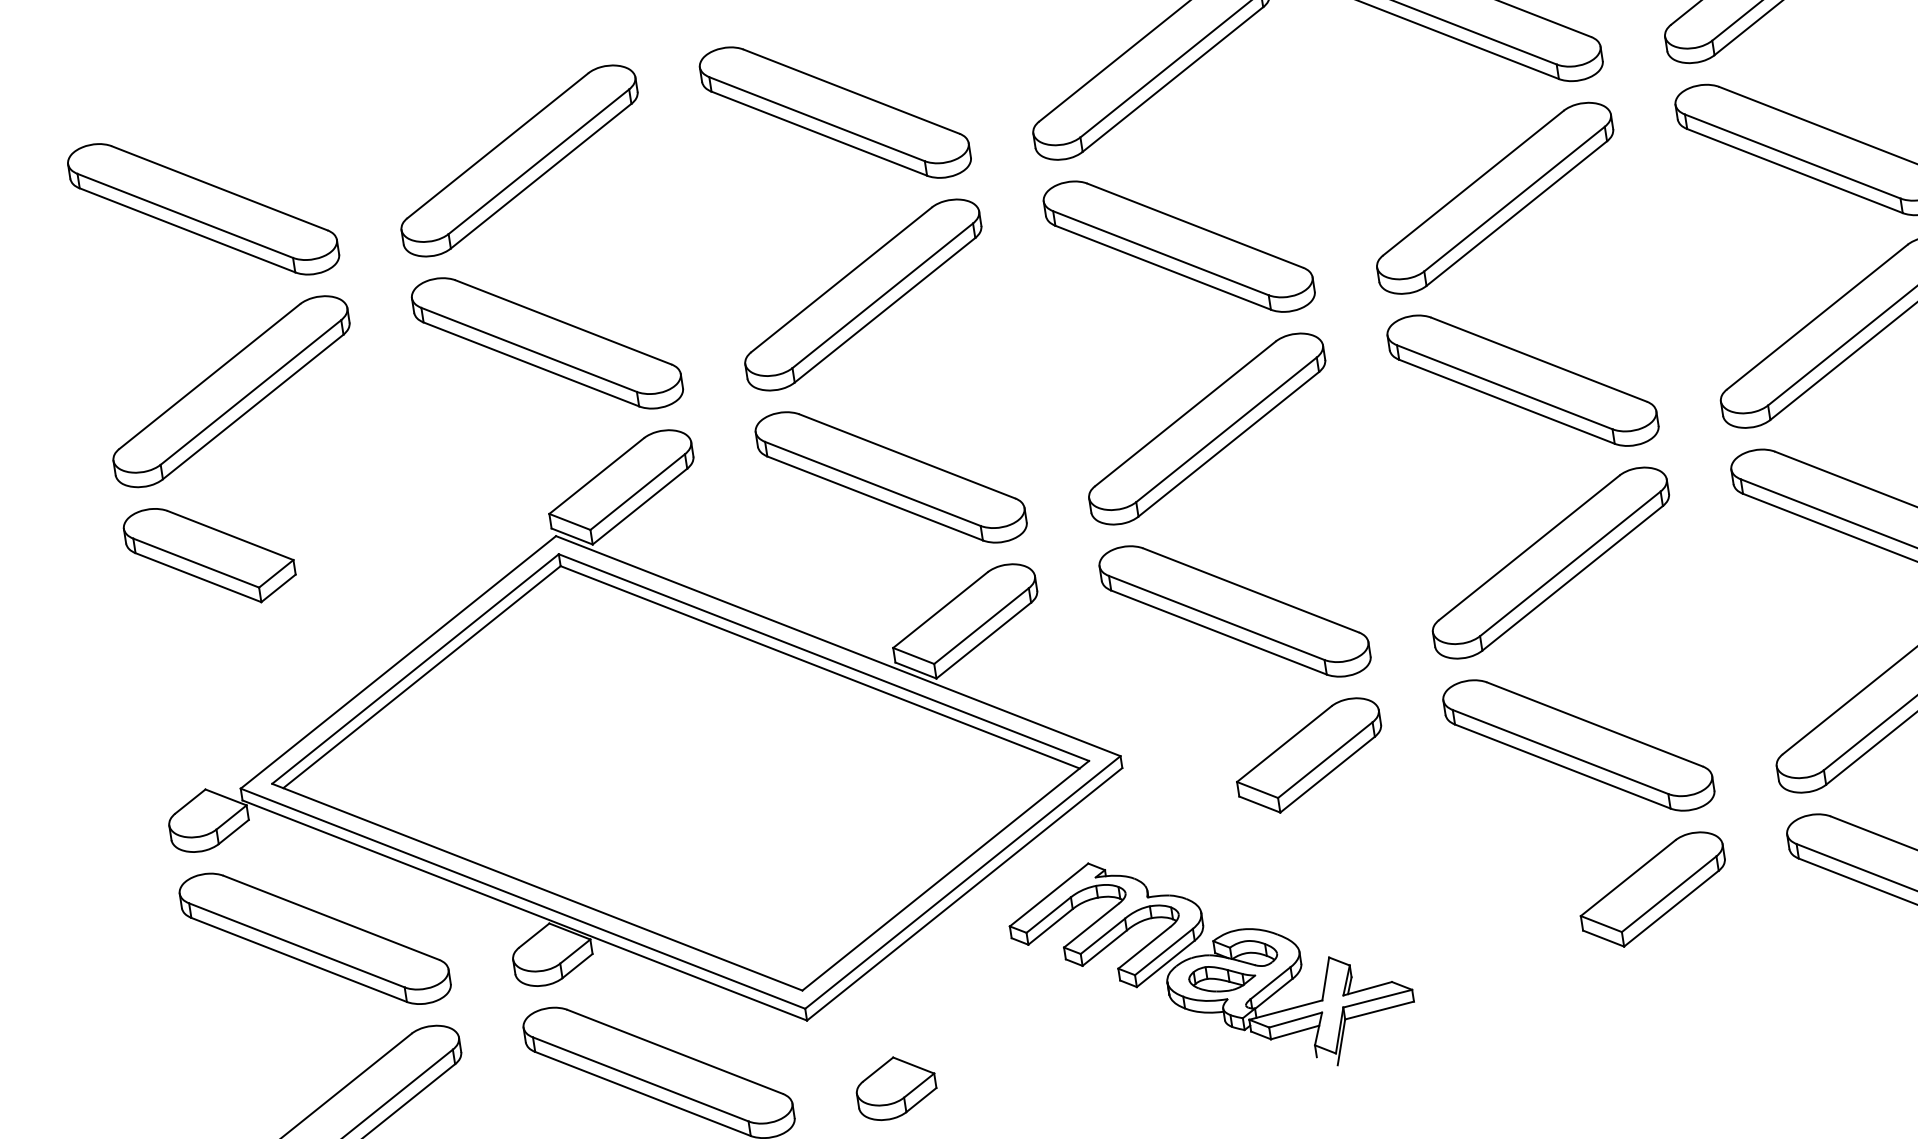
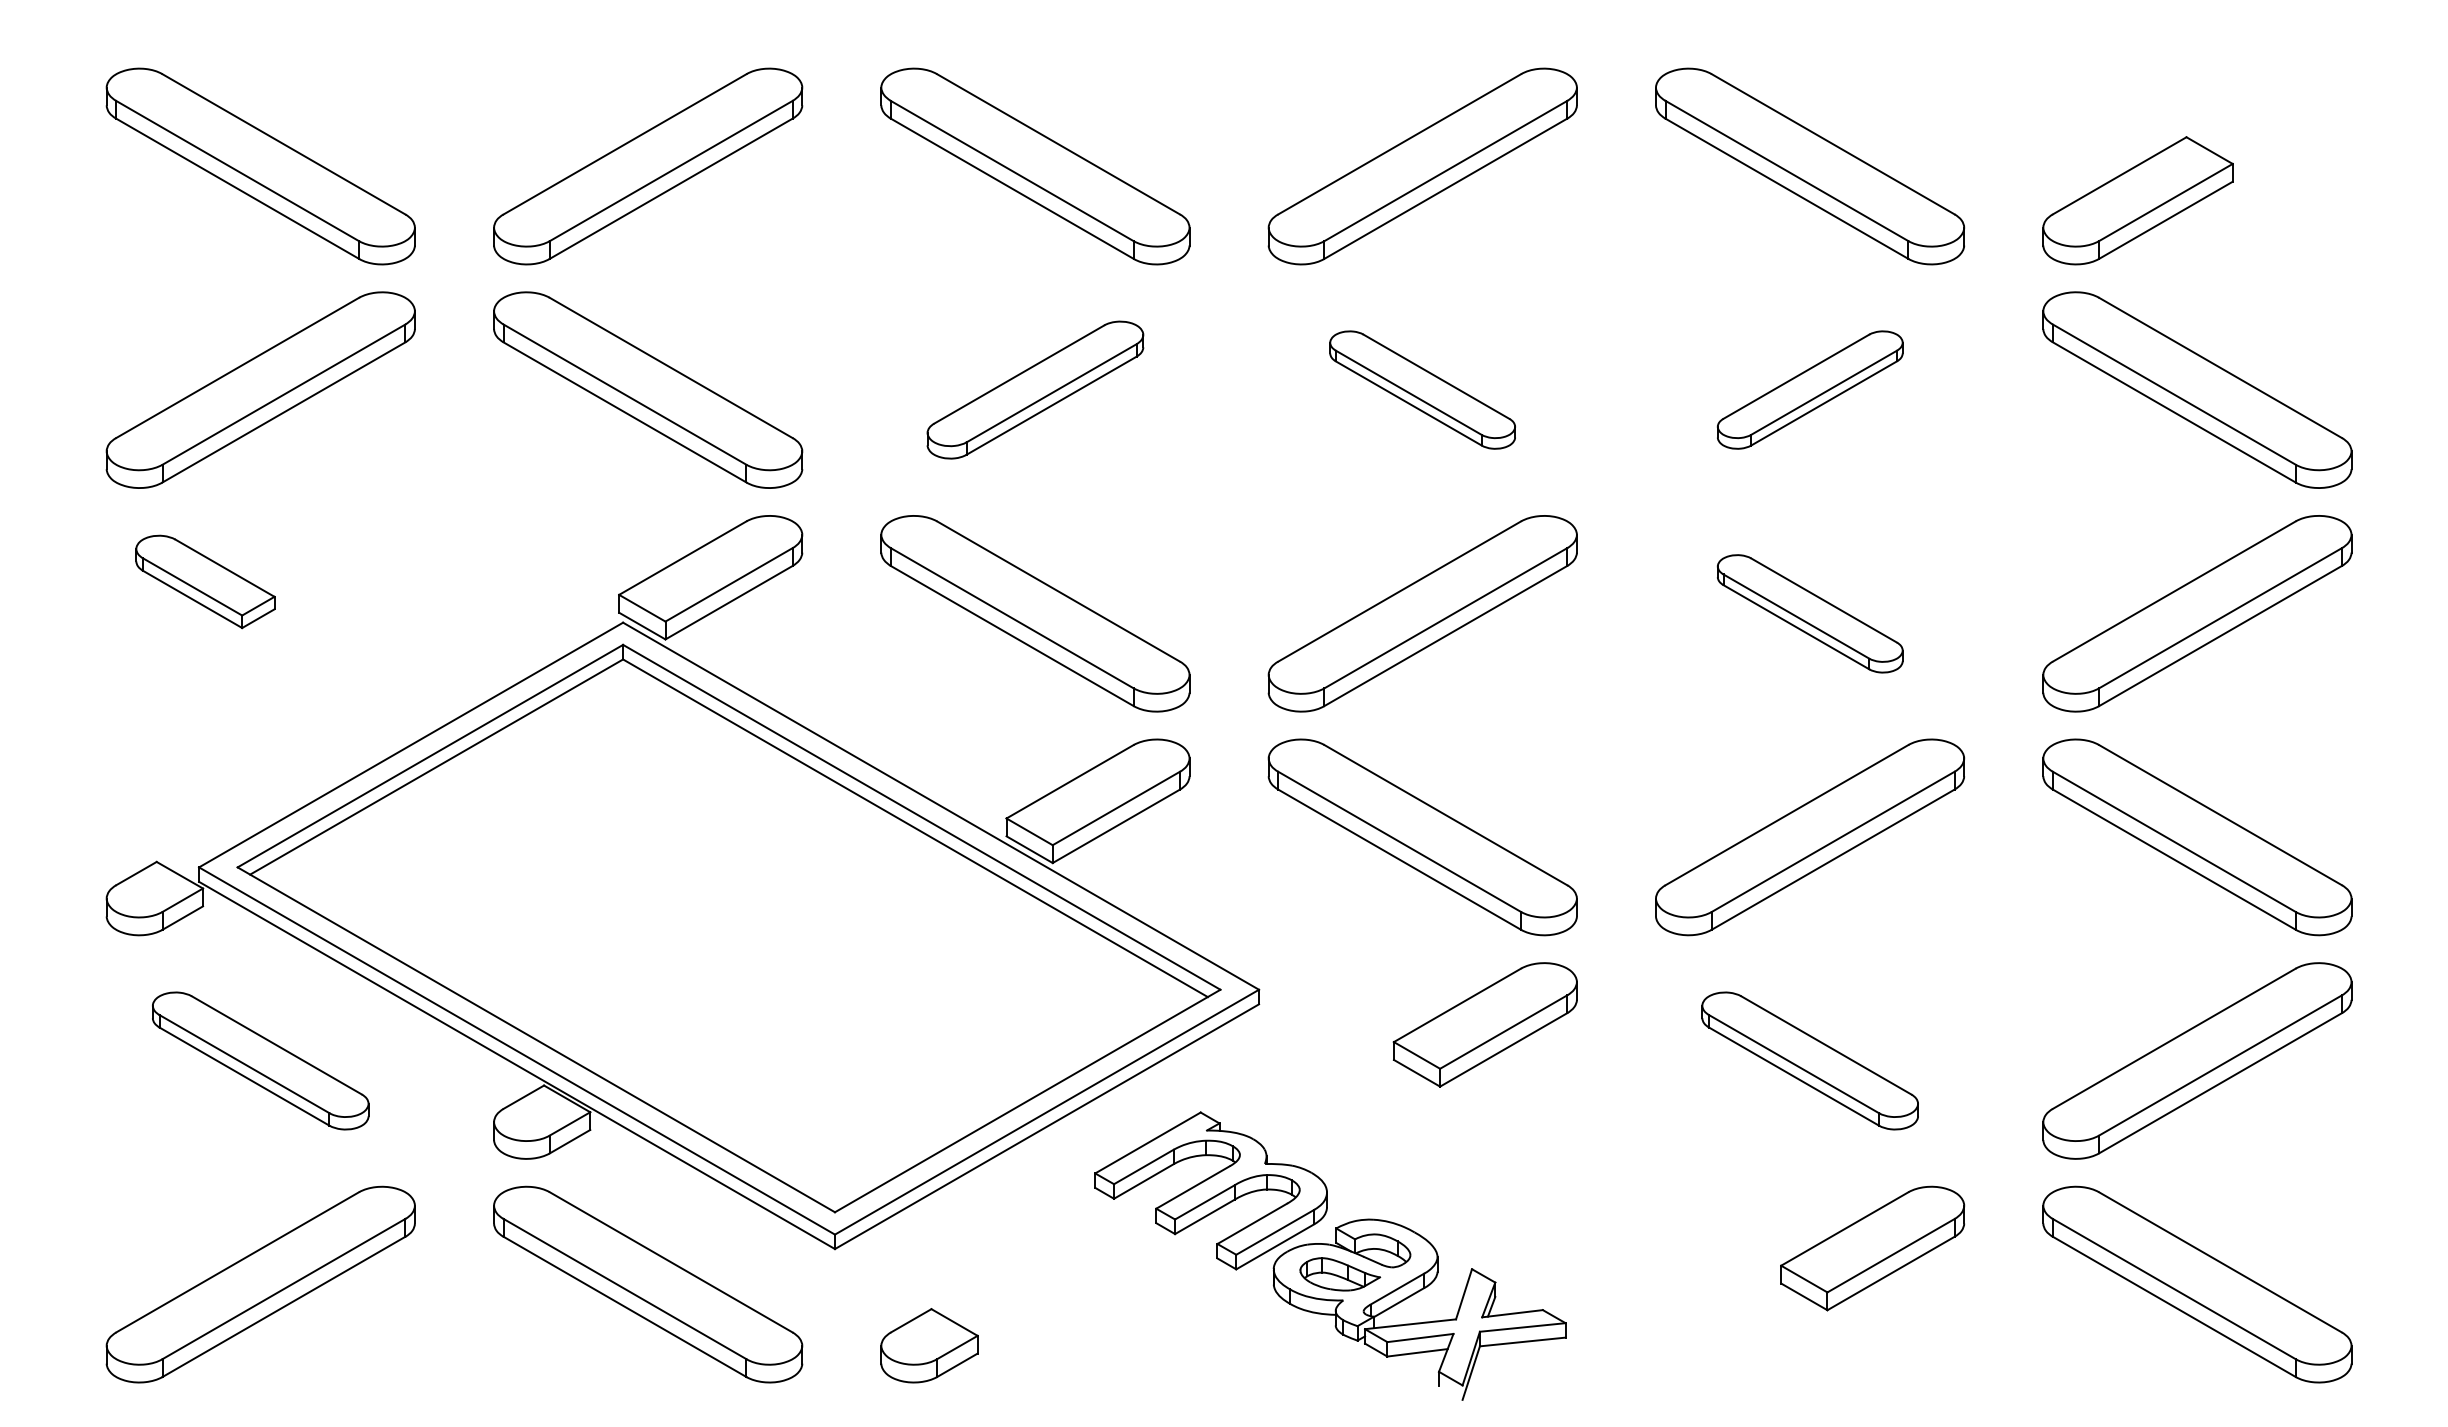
part: (1495, 197) -> (1810, 389), size x0.6
part: (1178, 246) -> (1422, 389), size x0.6
part: (863, 294) -> (1035, 389), size x0.7
part: (1523, 380) -> (1810, 613), size x0.6
part: (210, 554) -> (205, 581), size x0.7
part: (1579, 745) -> (1810, 1060), size x0.7
part: (314, 938) -> (260, 1060), size x0.7

